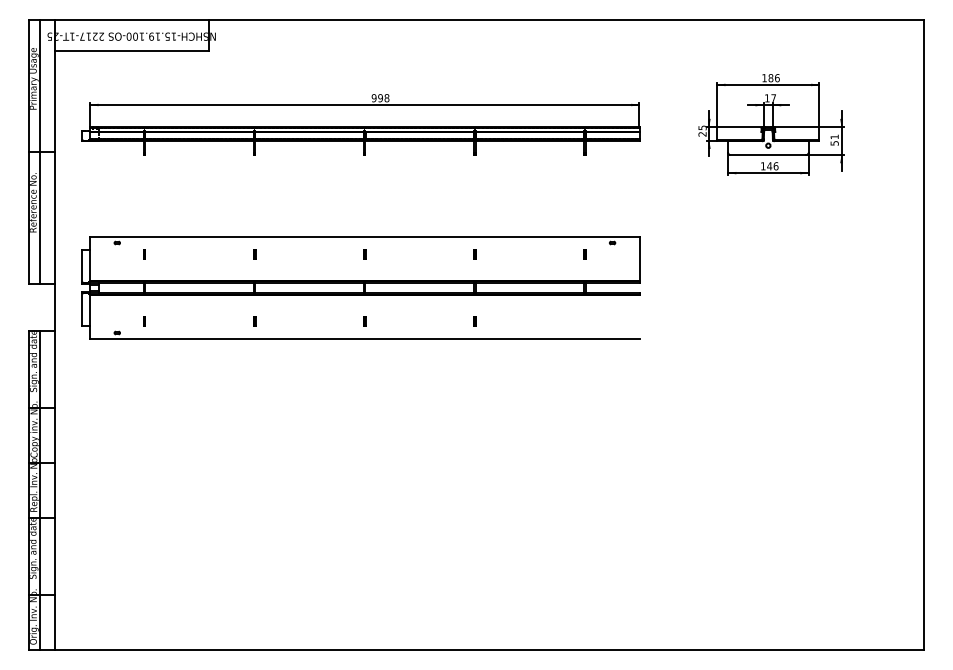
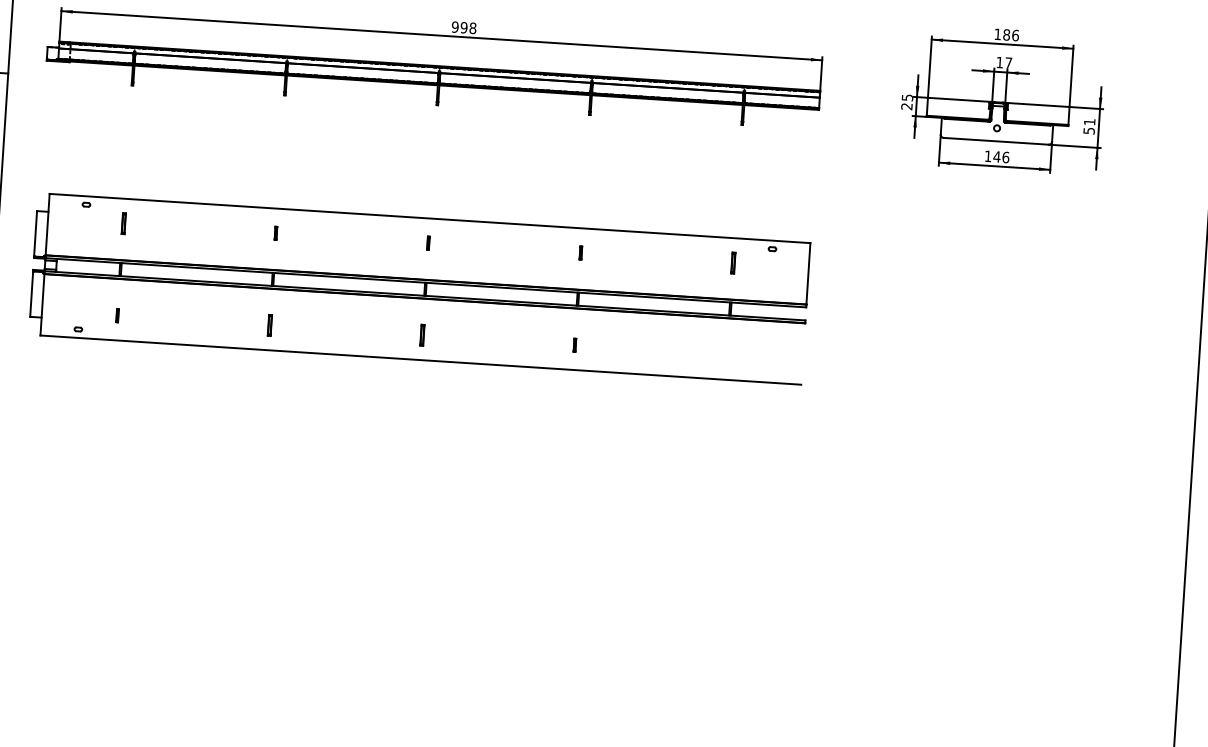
part: (144, 254) -> (123, 223), size x1.6
part: (584, 254) -> (732, 262), size x1.6
part: (254, 321) -> (269, 325), size x1.6
part: (364, 321) -> (421, 335), size x1.6

